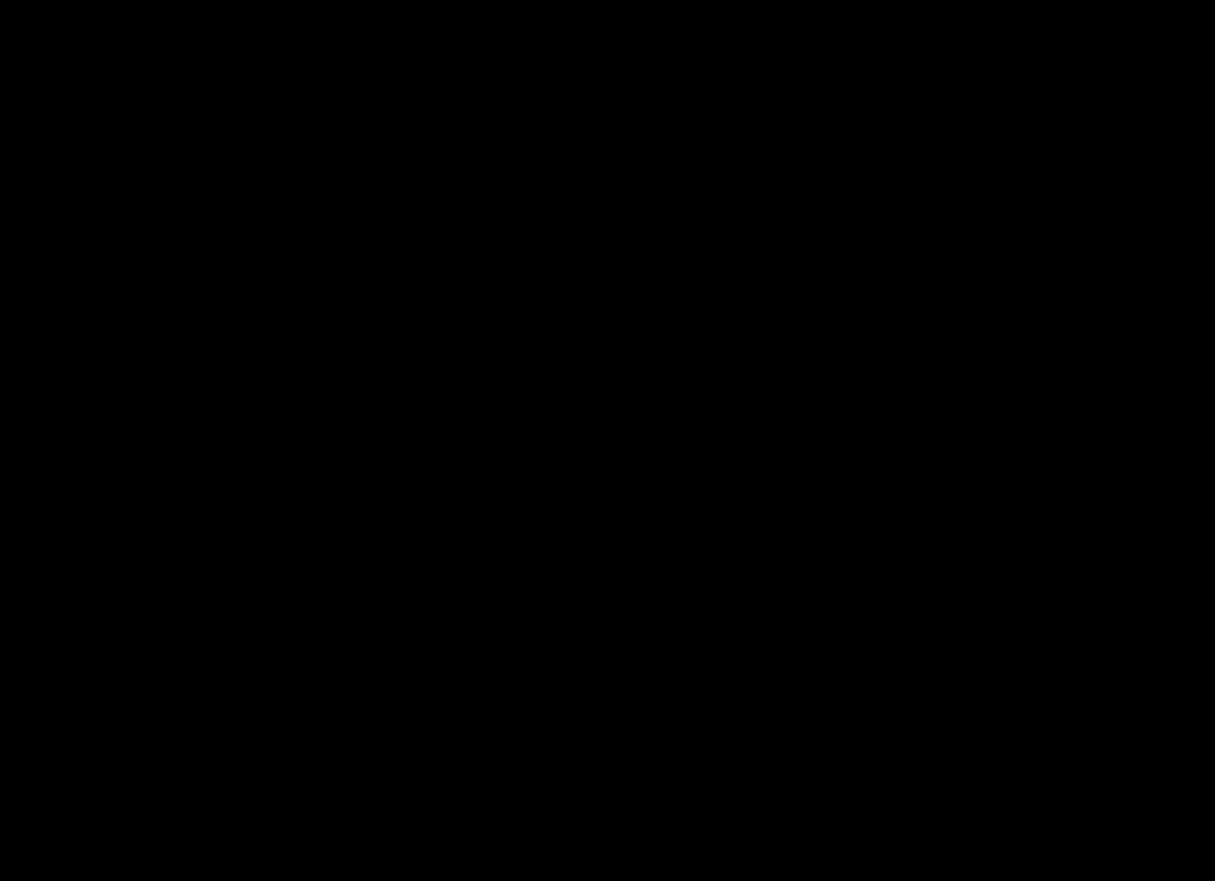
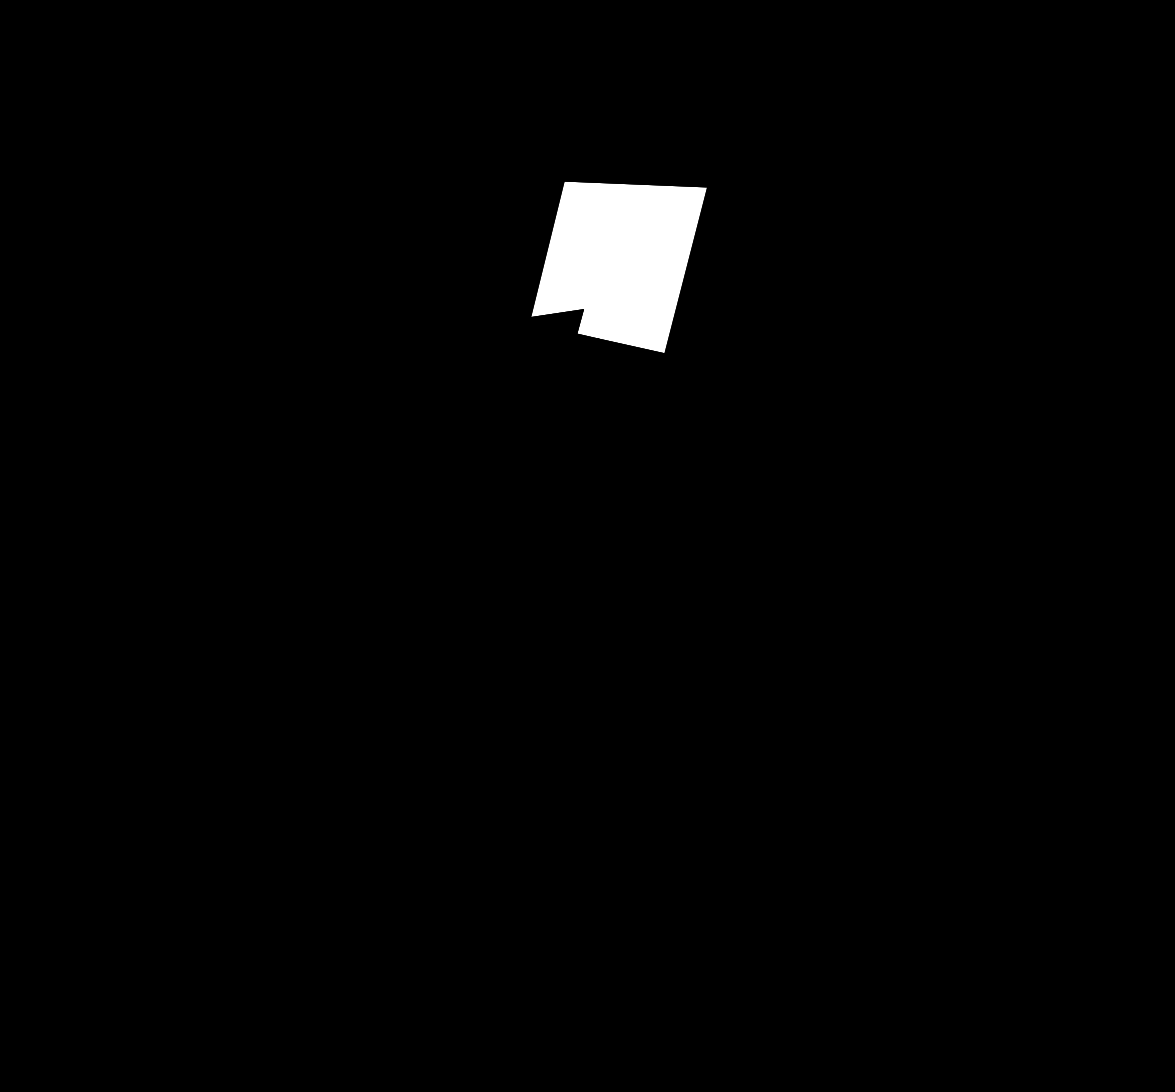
fill: (602, 170) -> (618, 265), removed

